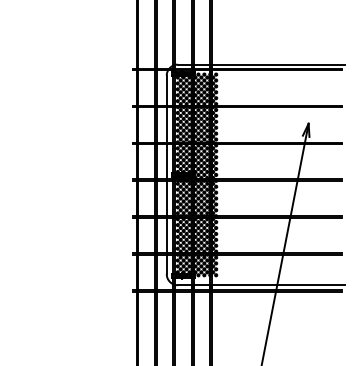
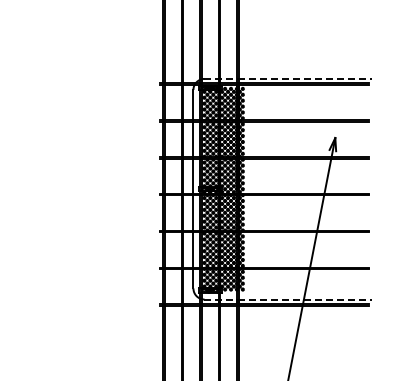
line: (261, 64) -> (288, 78), solid -> dashed
line: (261, 285) -> (288, 299), solid -> dashed

